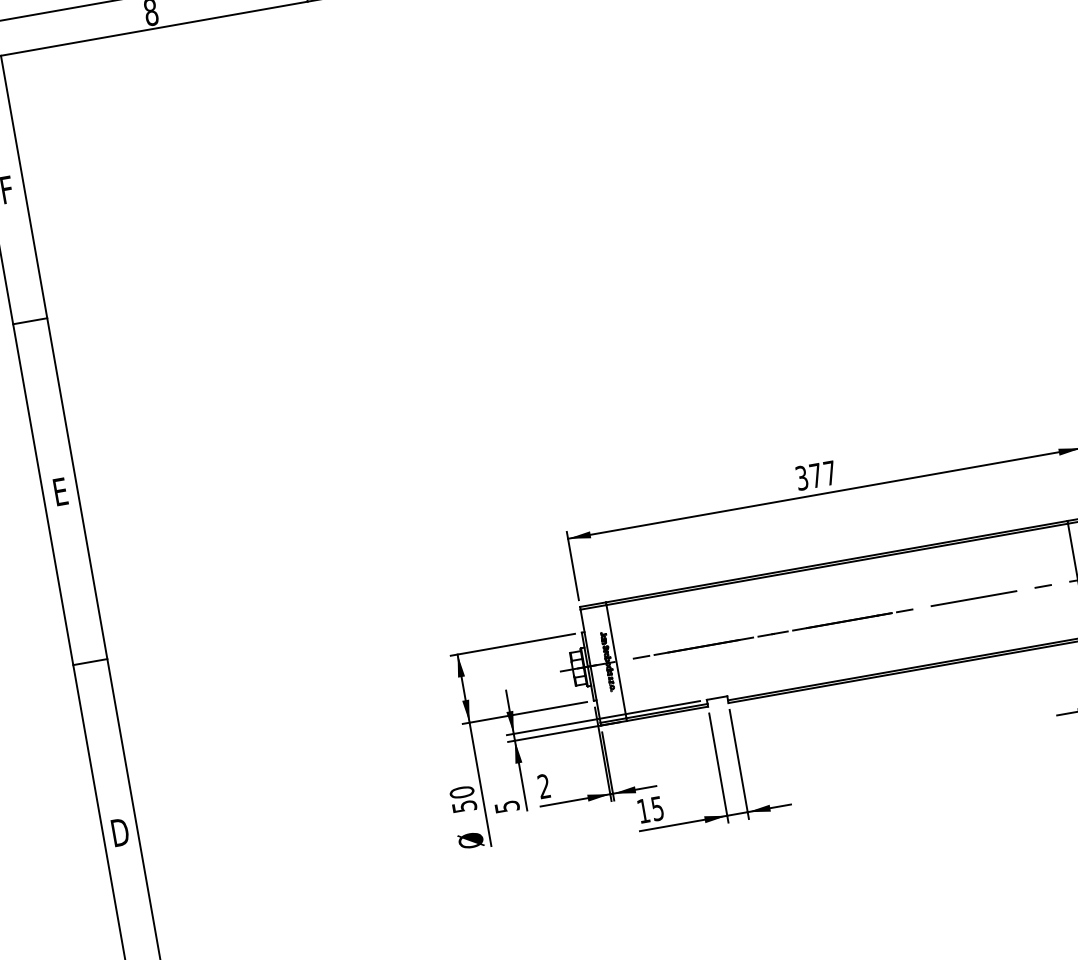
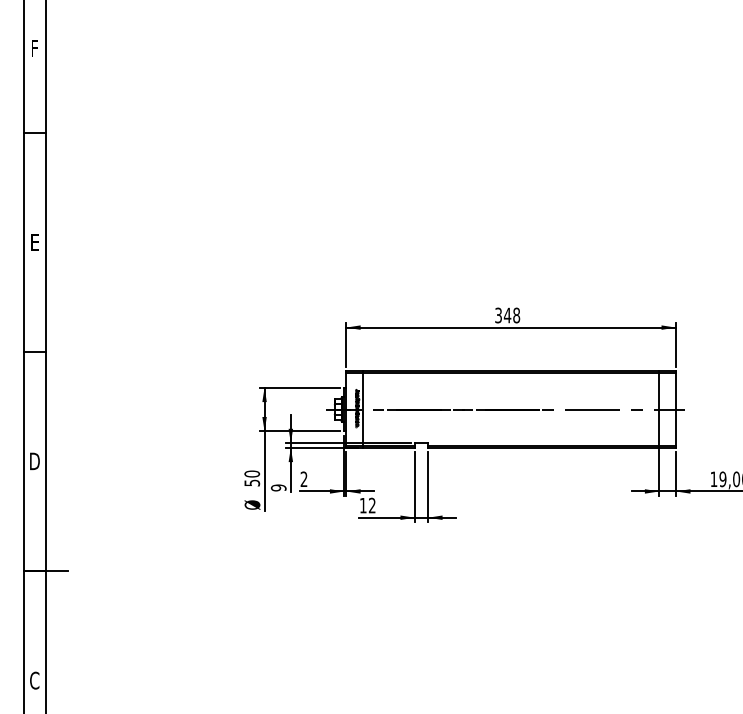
text: (822, 474) -> (511, 315), 377 -> 348
text: (506, 806) -> (278, 487), 5 -> 9
text: (657, 808) -> (372, 505), 15 -> 12

